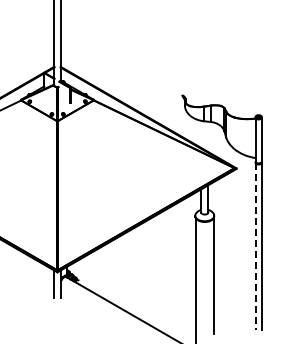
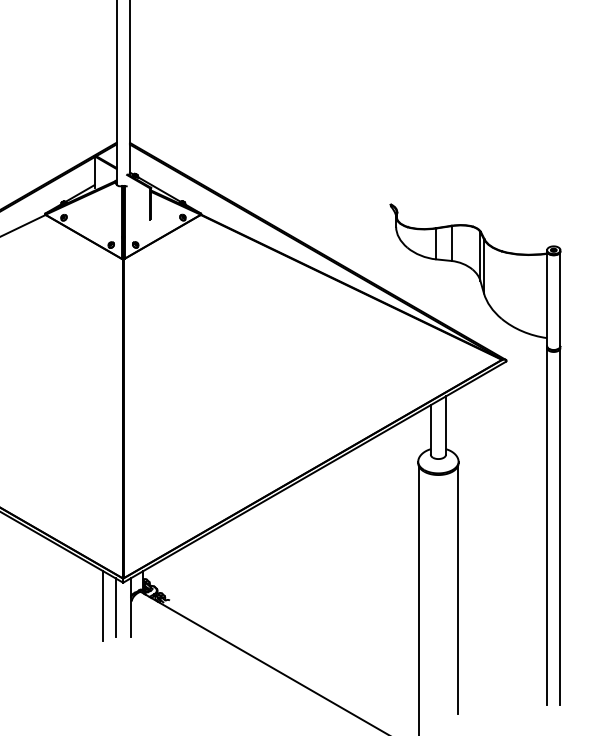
line: (255, 246) -> (546, 527), dashed -> solid
line: (48, 283) -> (103, 606), added

